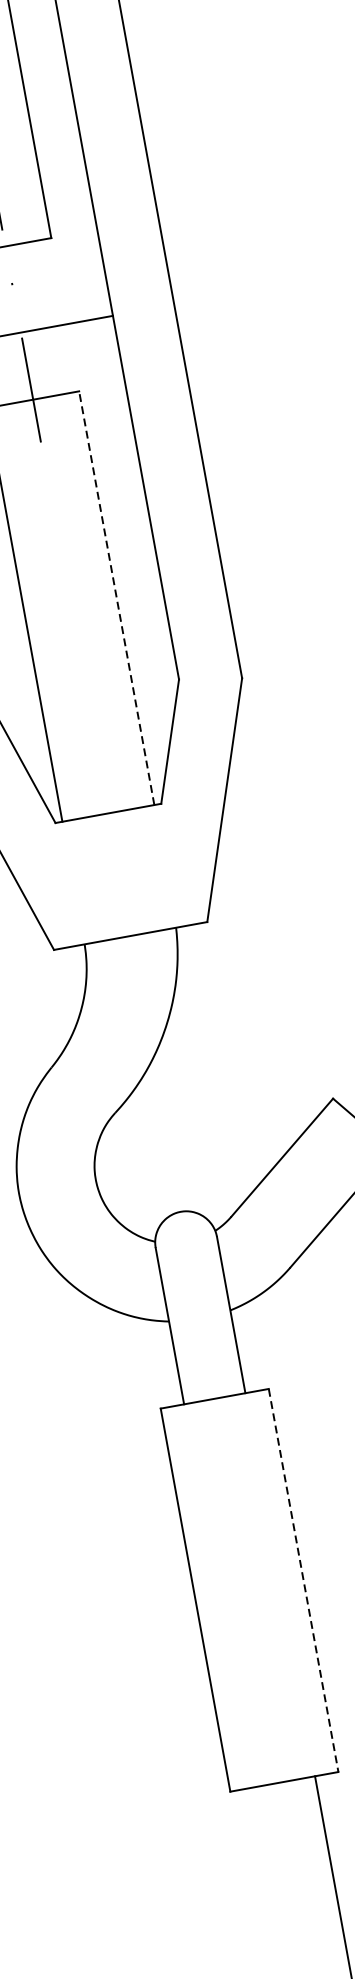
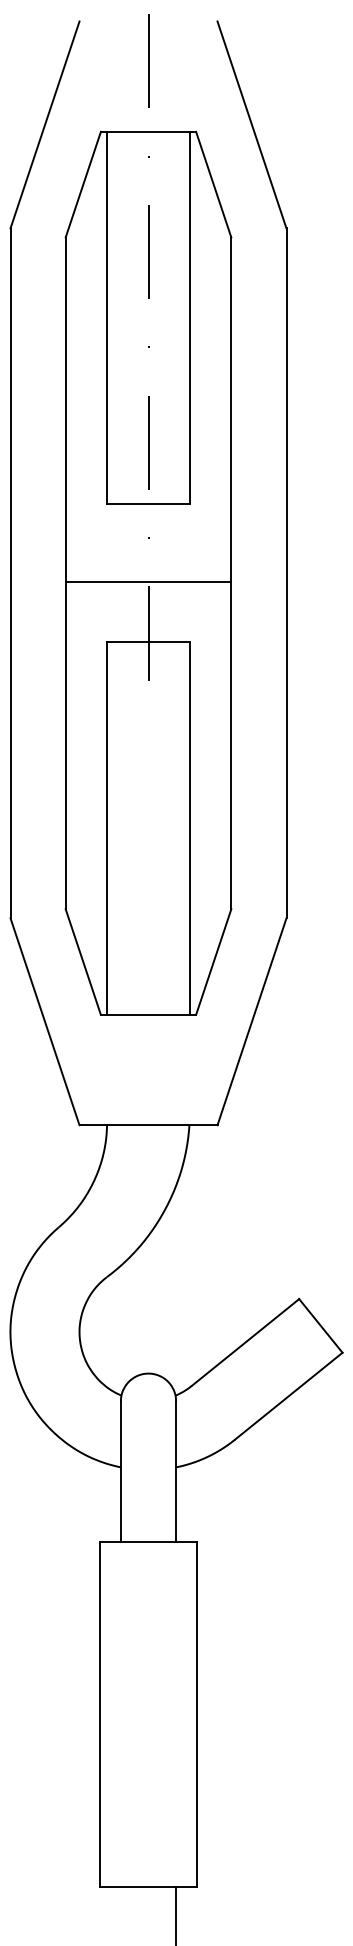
line: (116, 598) -> (189, 828), dashed -> solid
line: (304, 1580) -> (197, 1714), dashed -> solid

